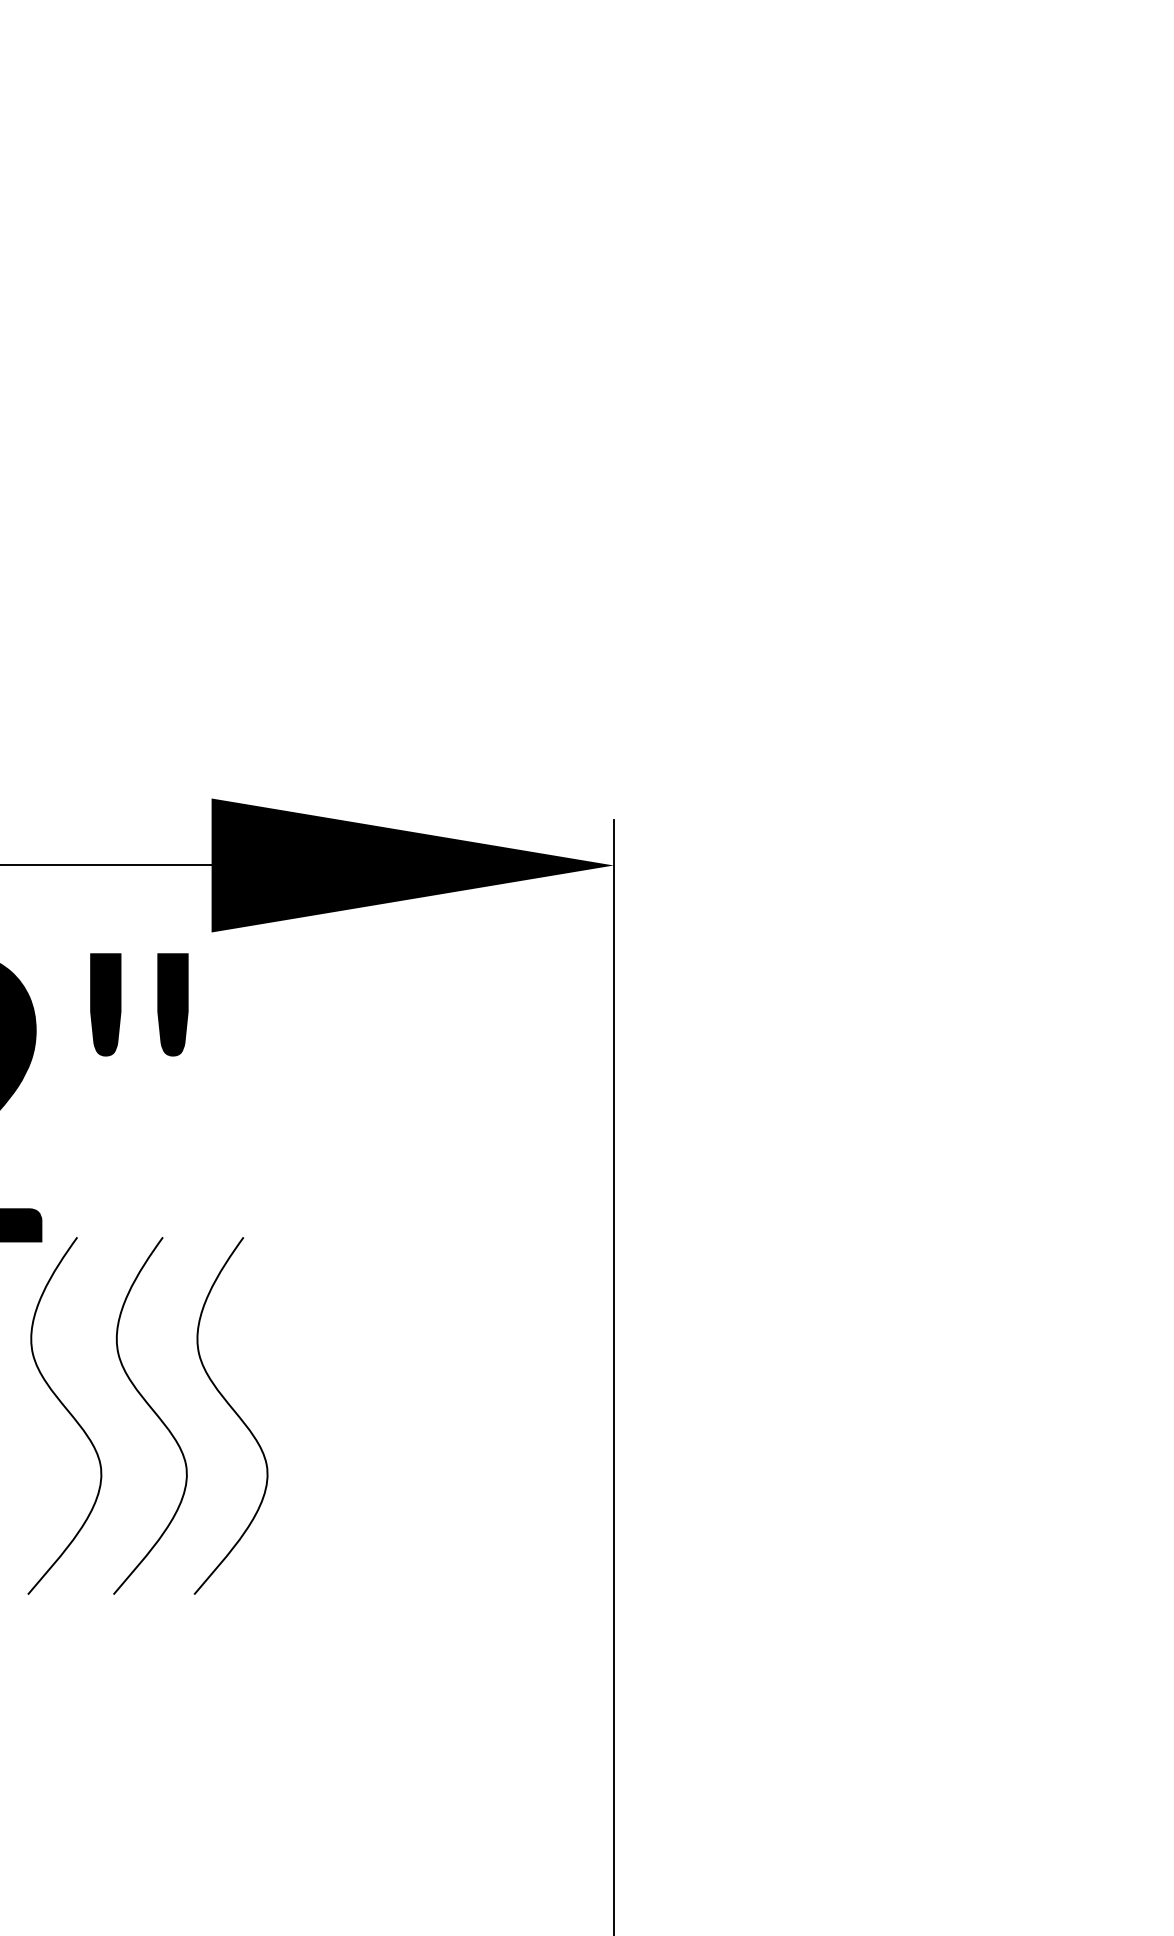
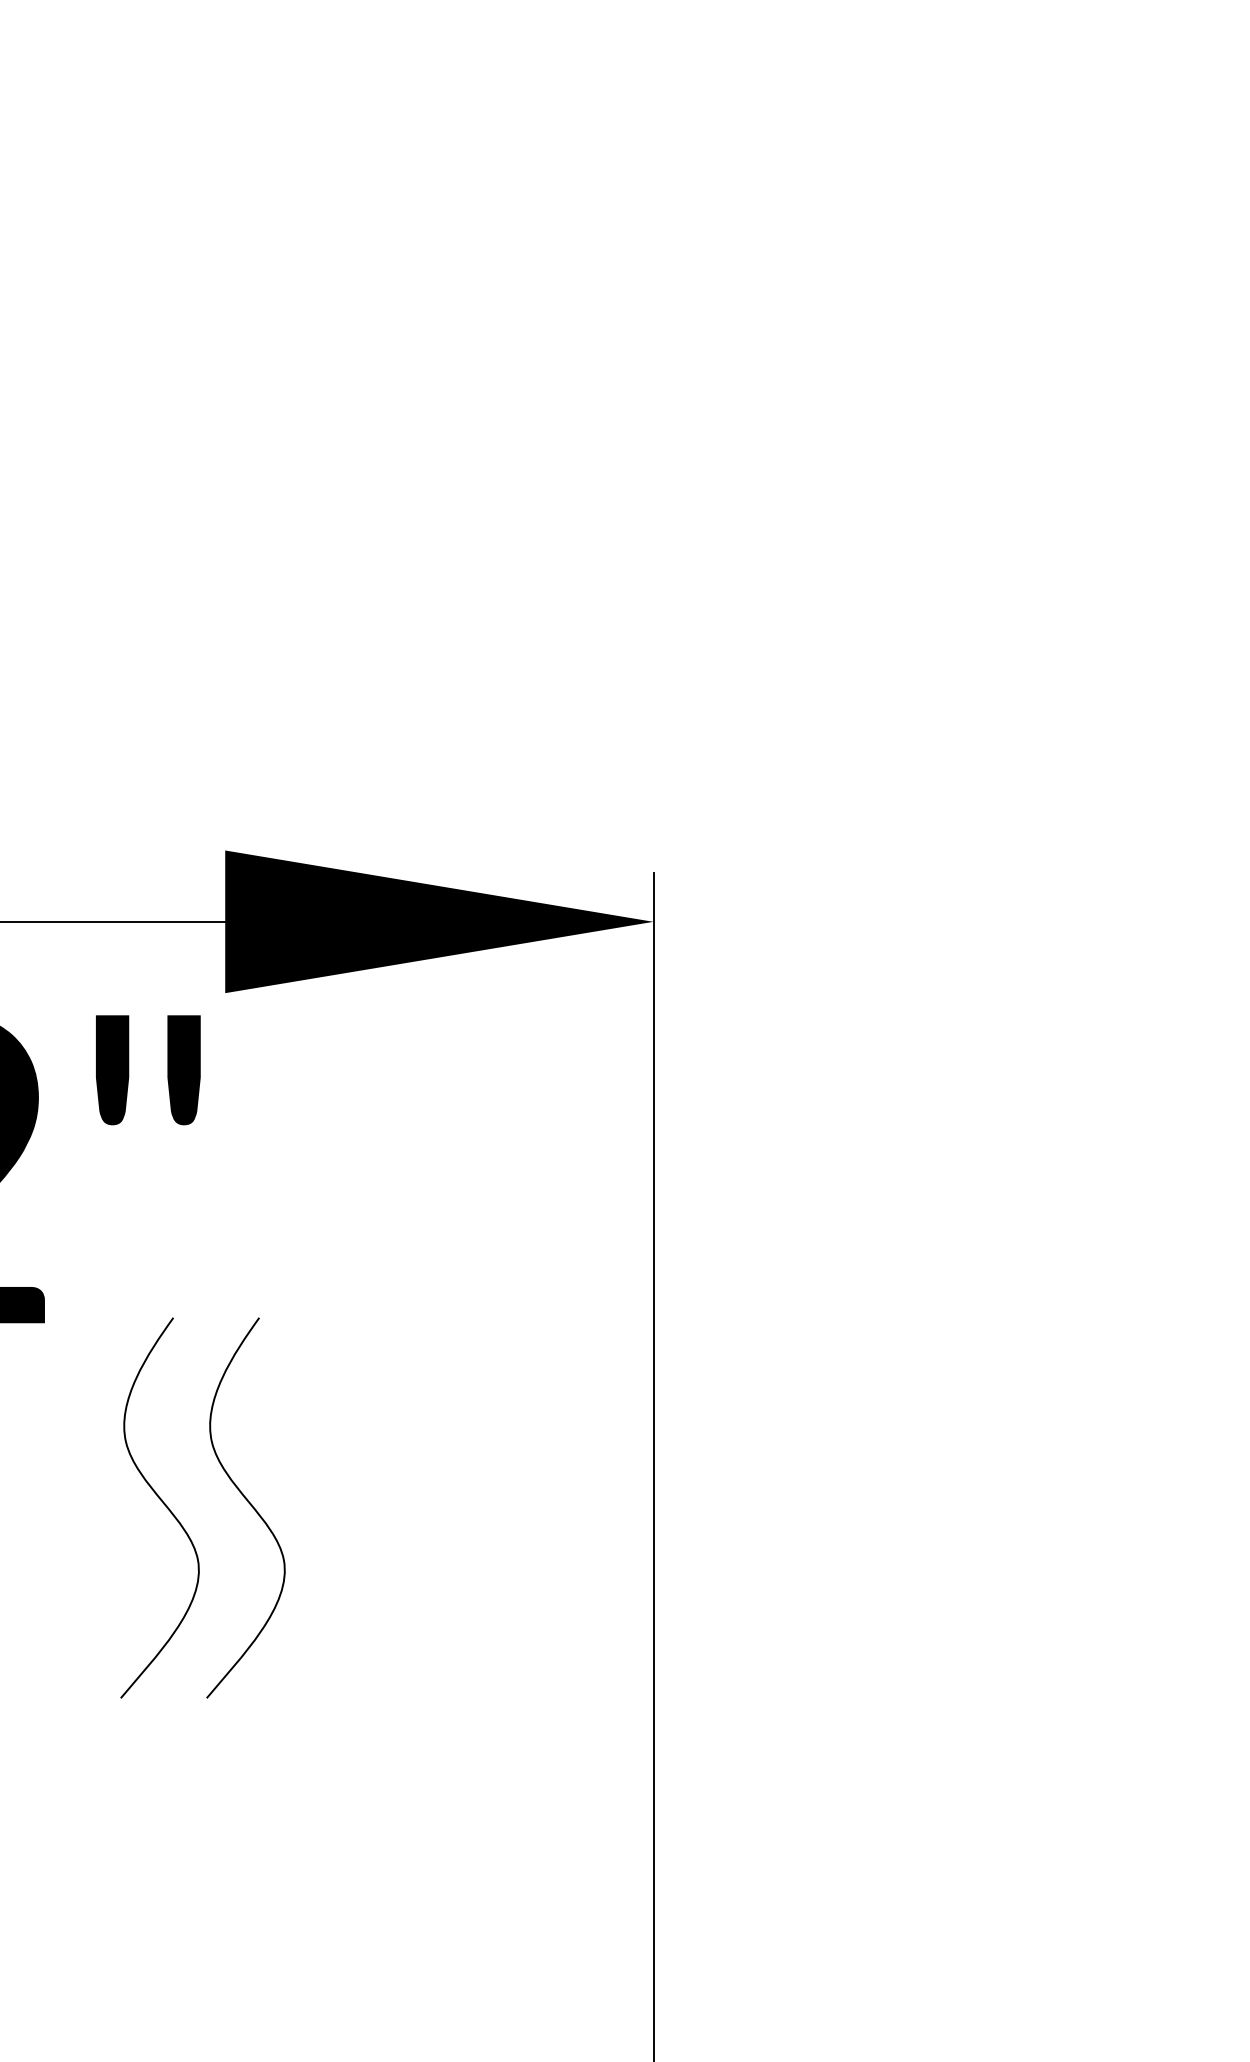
curve: (67, 1411) -> (71, 1503), removed

